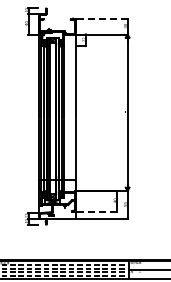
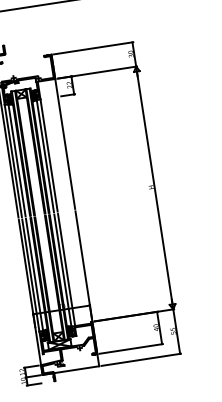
line: (102, 18) -> (93, 47), dashed -> solid
line: (97, 211) -> (131, 348), dashed -> solid

